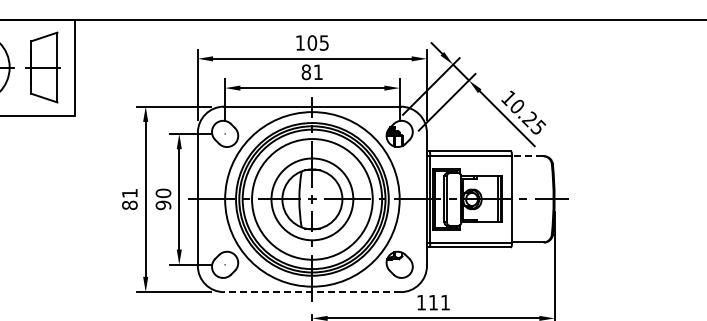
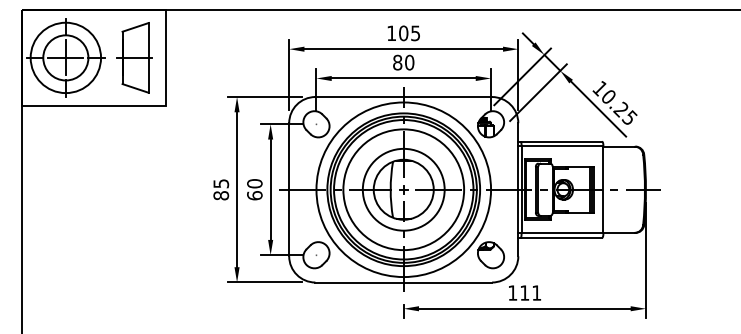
text: (318, 72) -> (409, 62), 81 -> 80
line: (528, 156) -> (619, 146), dashed -> solid
text: (130, 193) -> (221, 183), 81 -> 85
text: (163, 205) -> (254, 195), 90 -> 60
line: (312, 292) -> (403, 282), dashed -> solid

